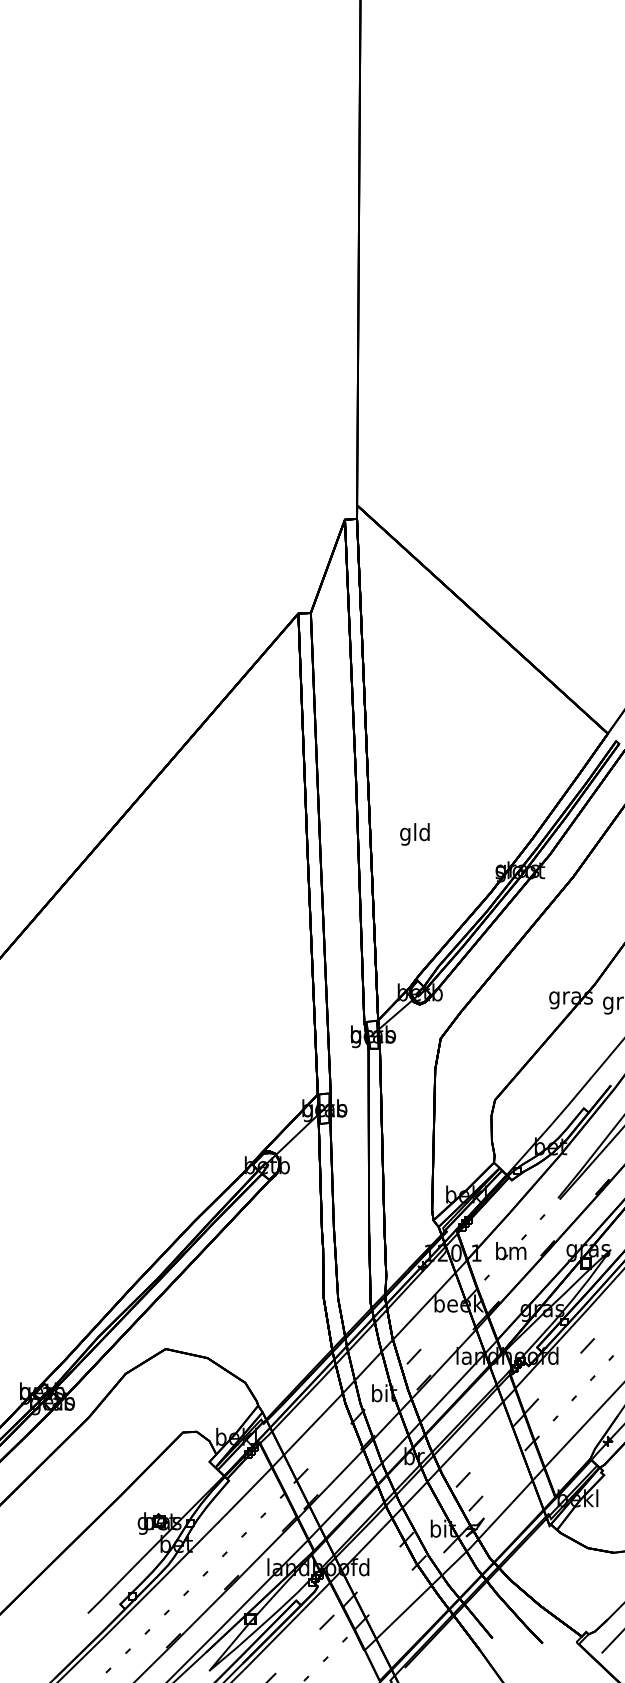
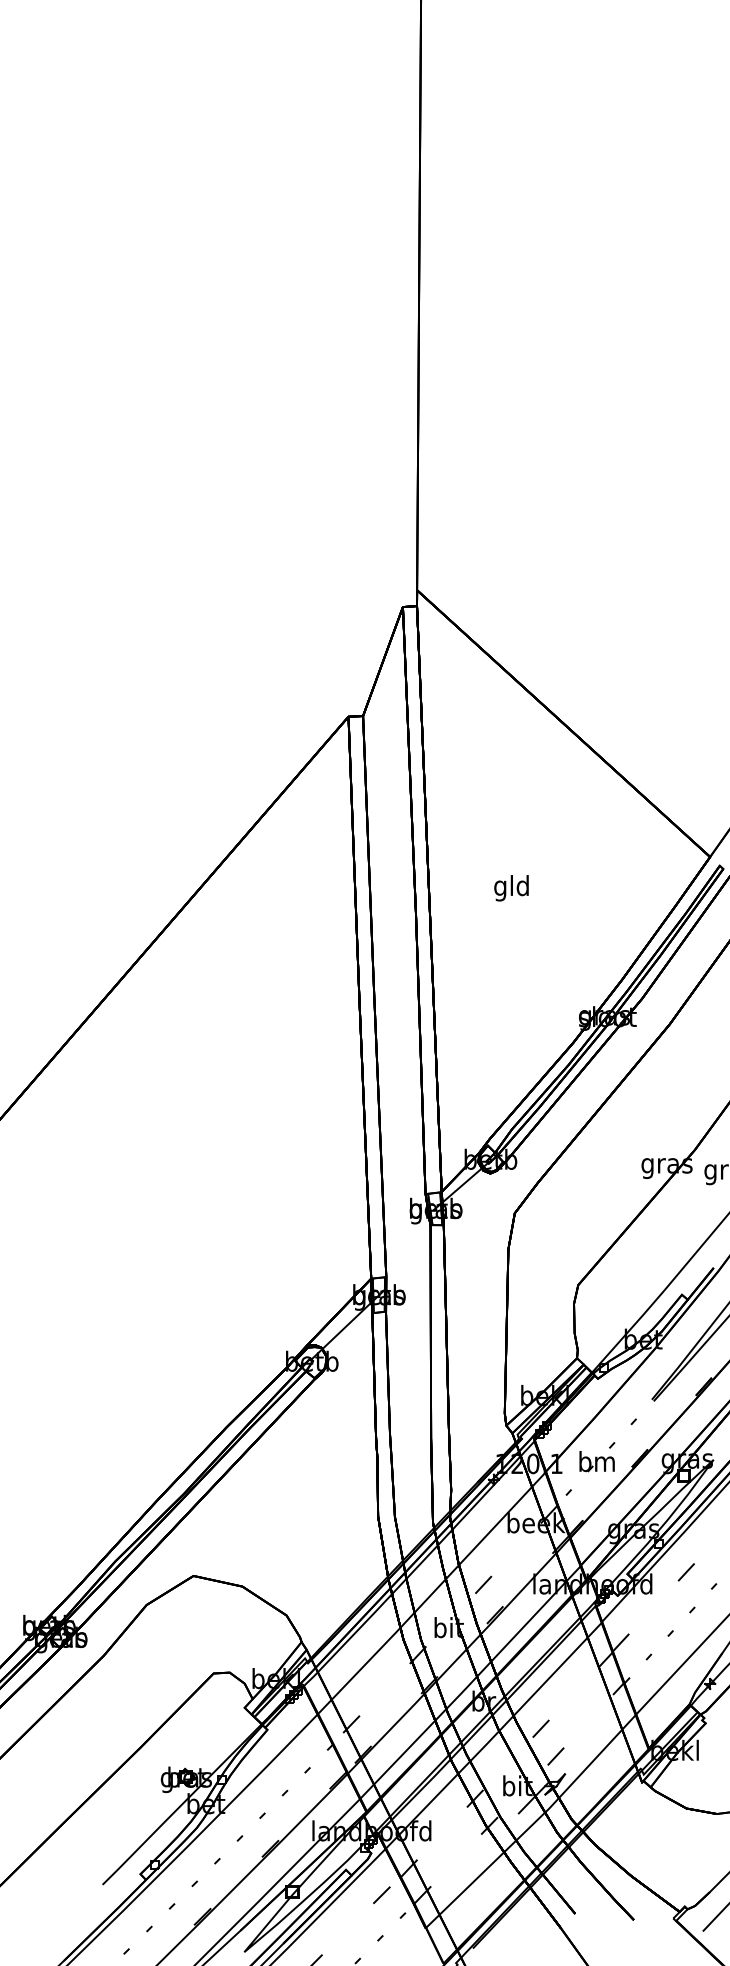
text: (414, 834) -> (511, 888), moved

